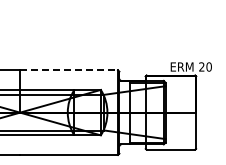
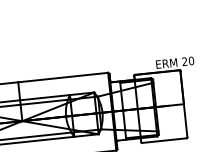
line: (69, 70) -> (63, 77), dashed -> solid

